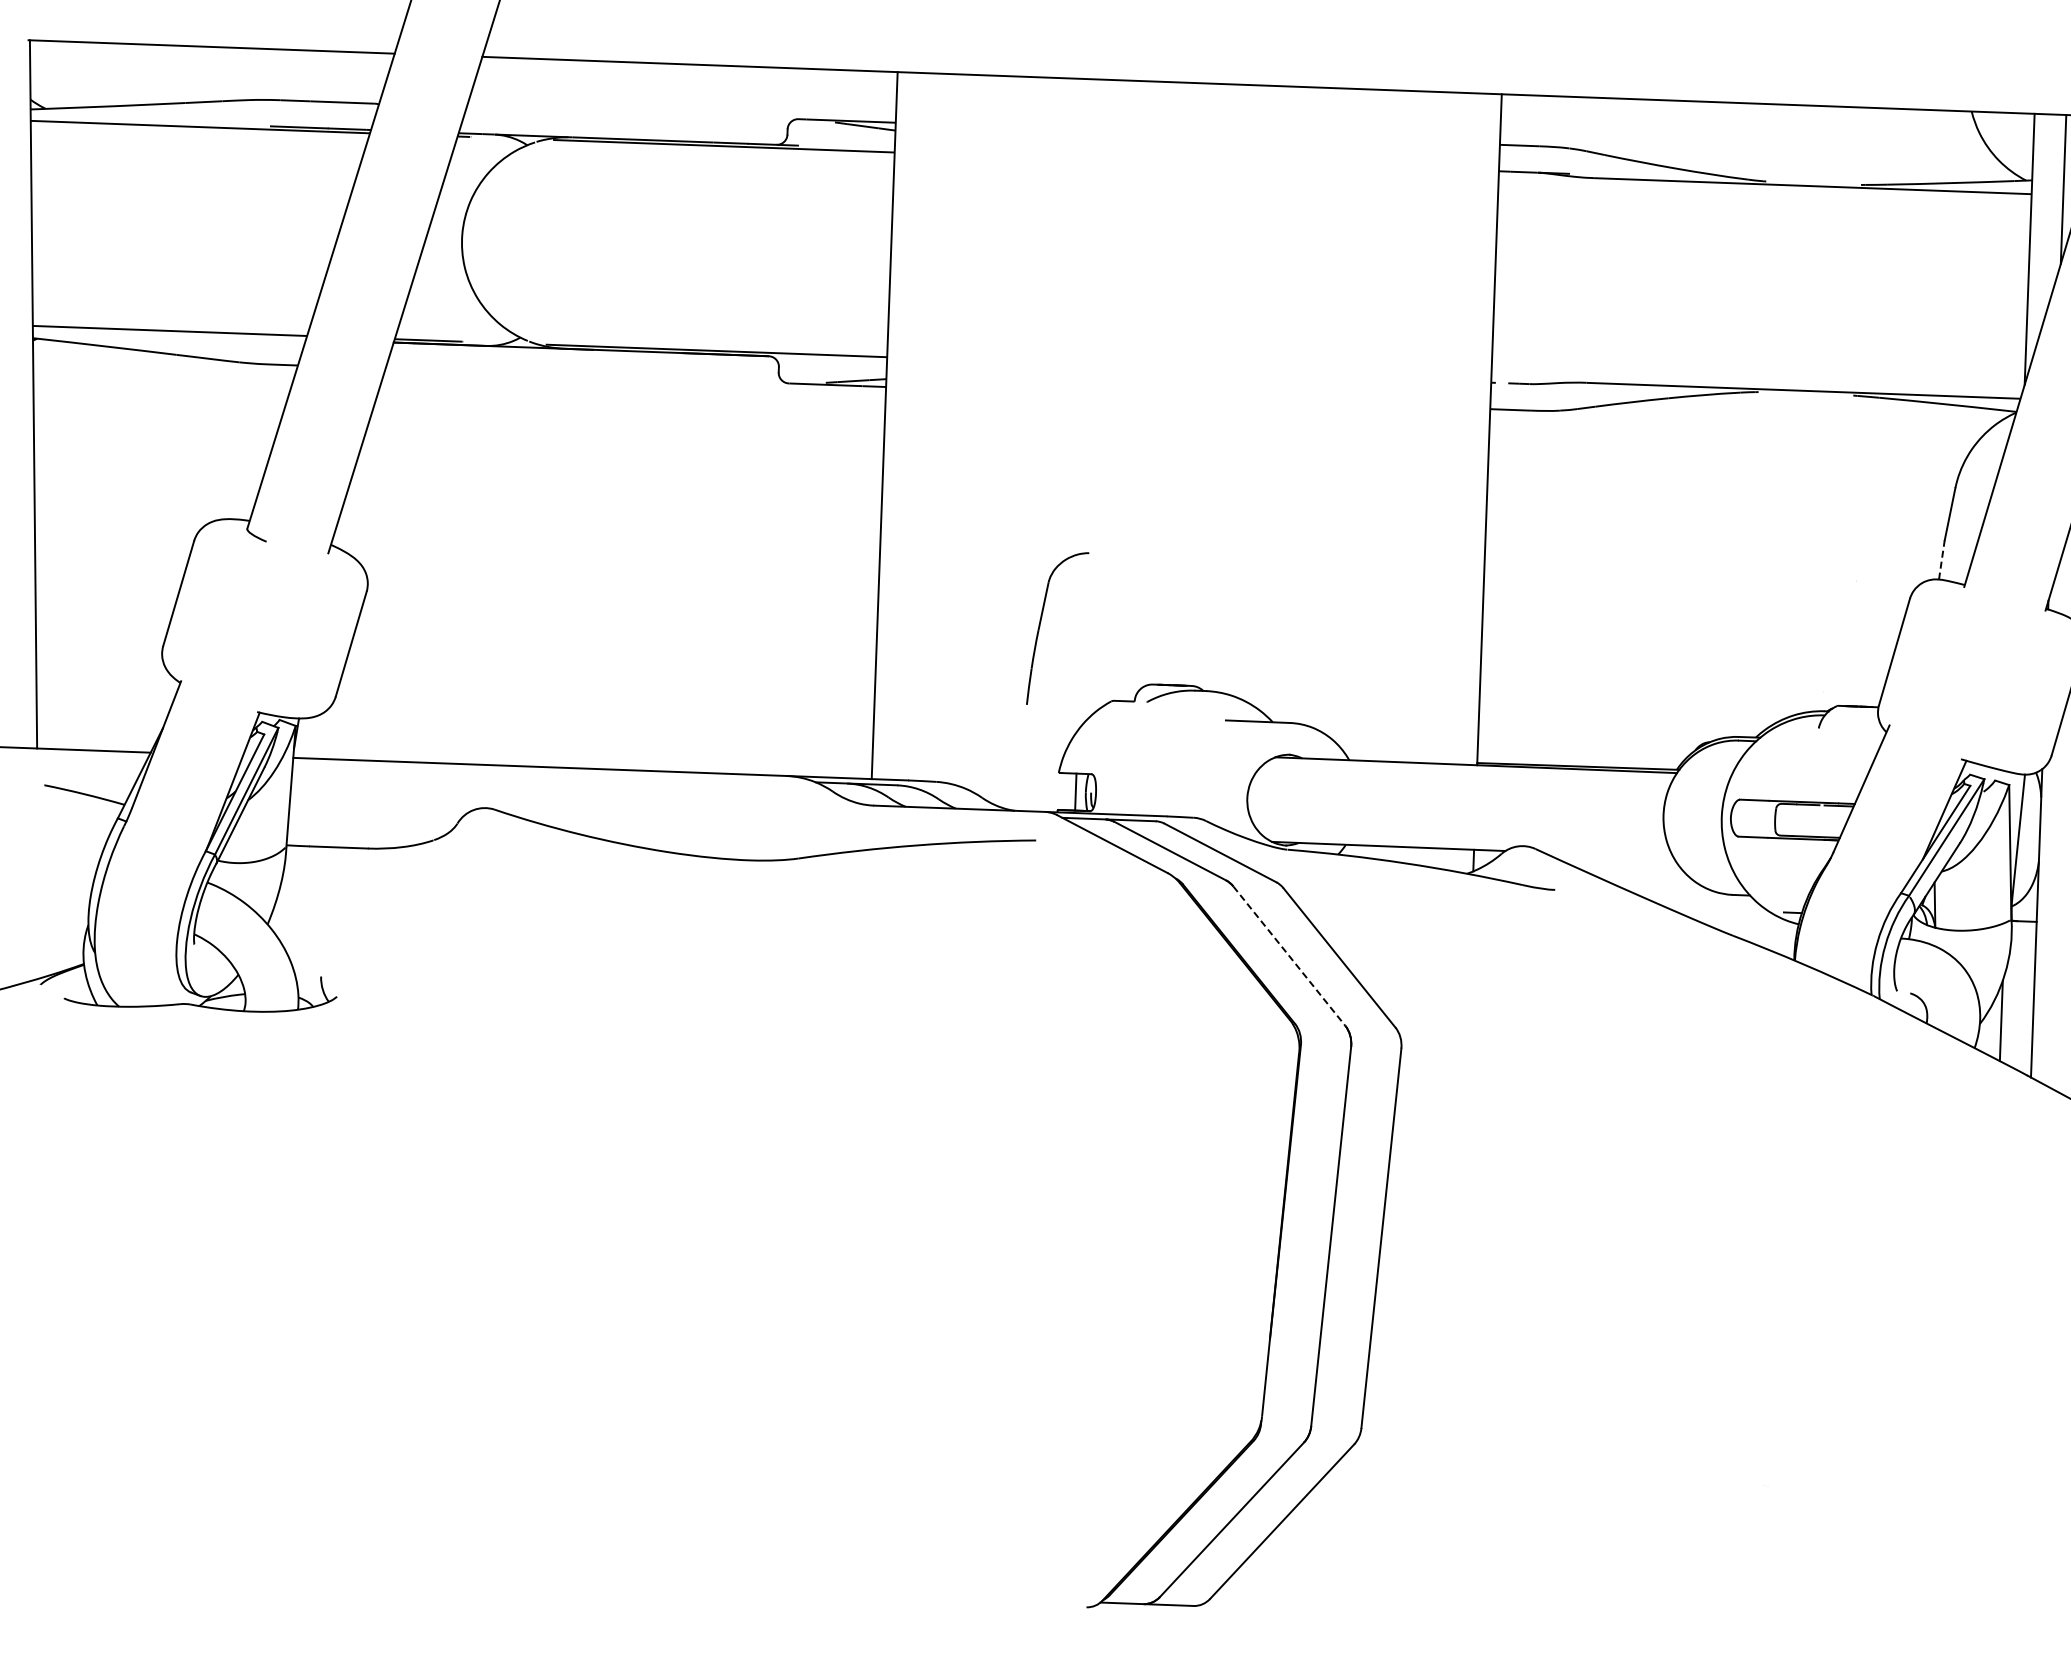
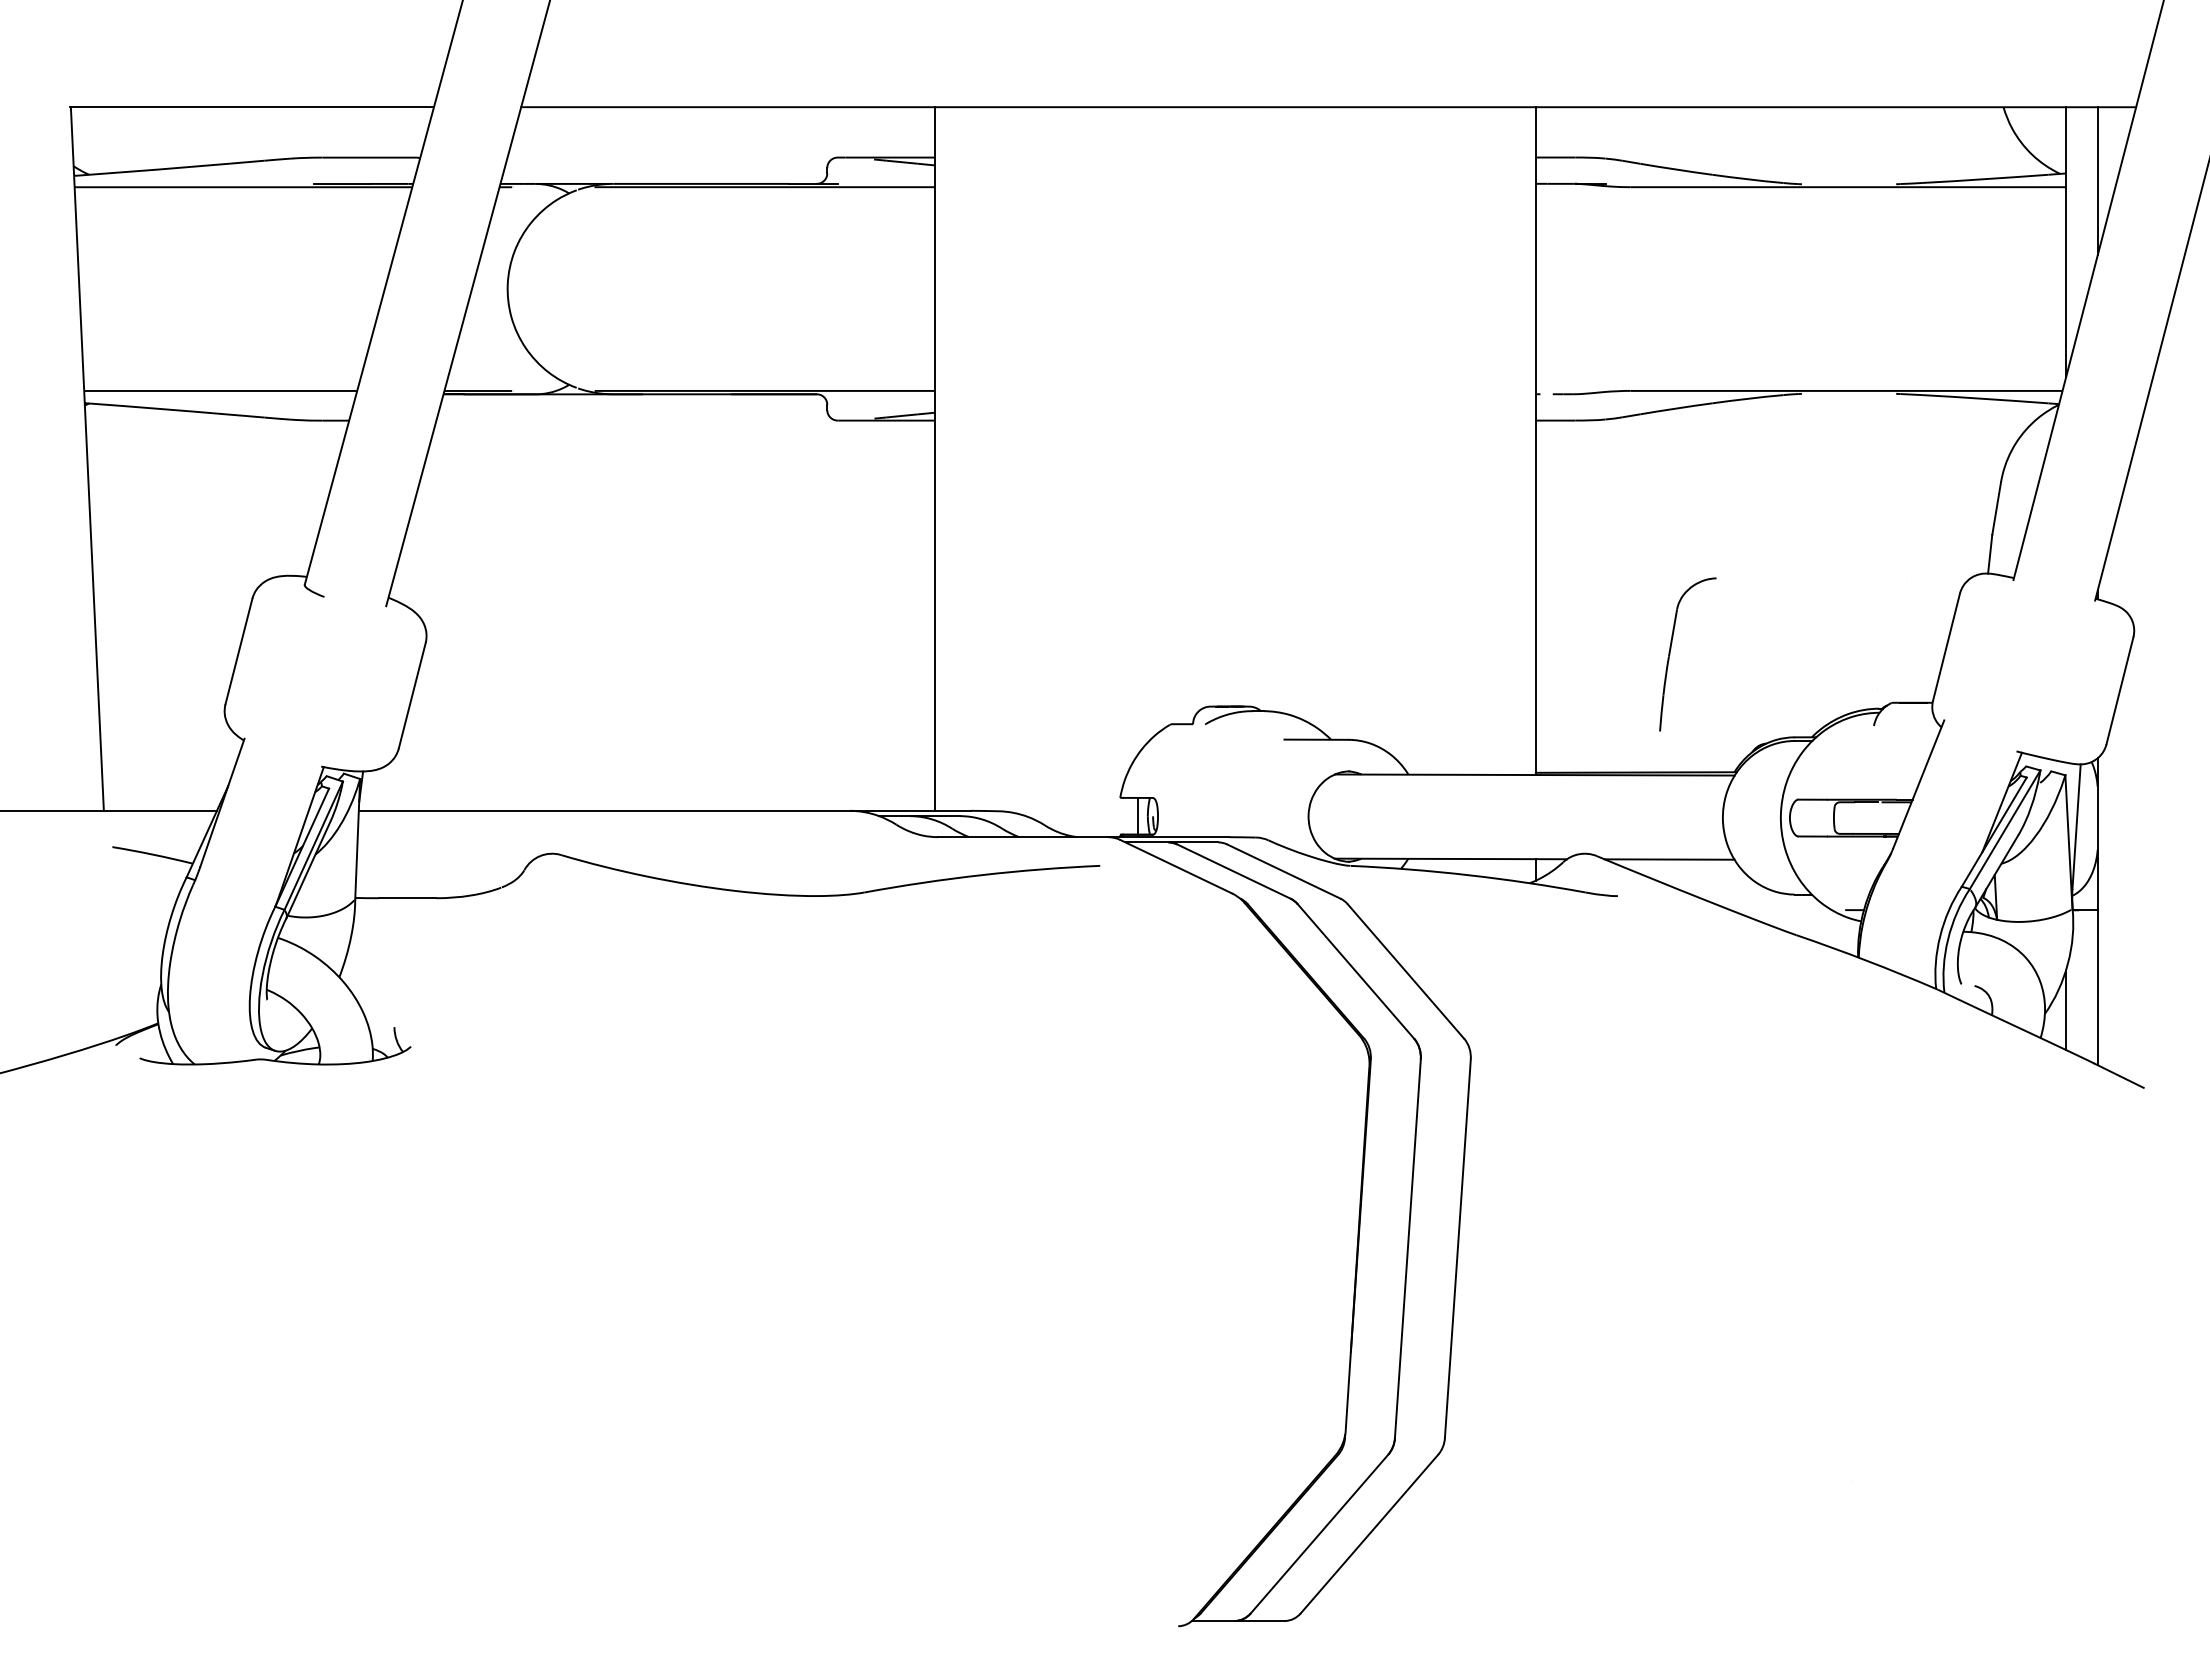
line: (1942, 559) -> (1990, 553), dashed -> solid
part: (1041, 622) -> (1671, 649), moved
line: (1608, 855) -> (1669, 859), added
line: (1289, 956) -> (1356, 971), dashed -> solid

